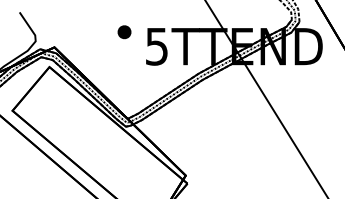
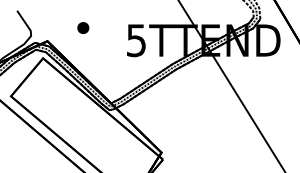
part: (124, 31) -> (83, 27), moved

